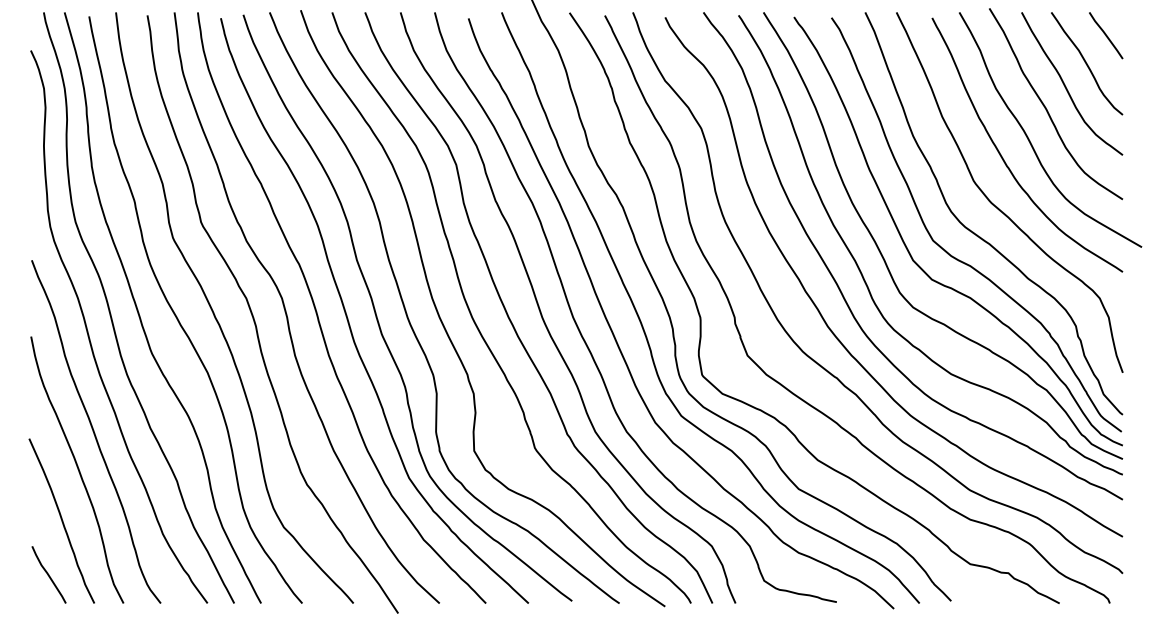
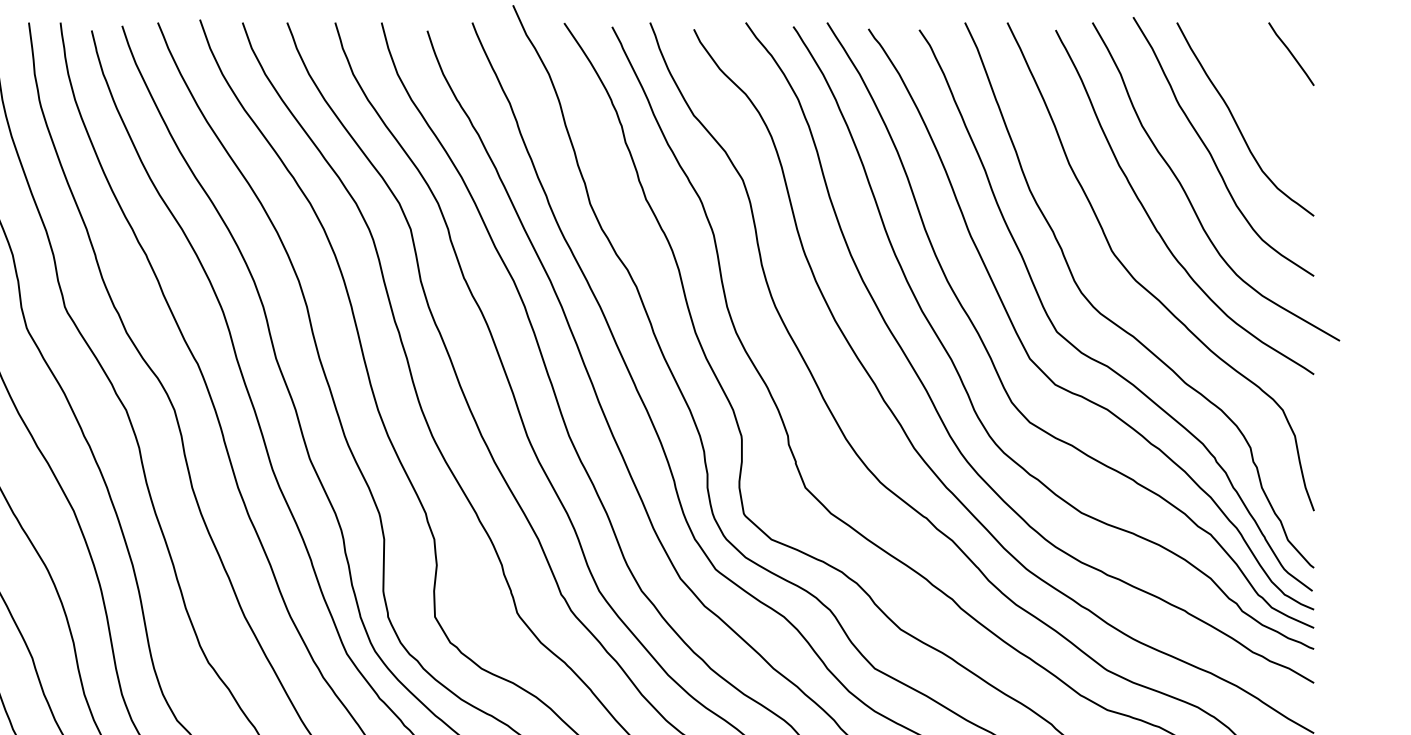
curve: (1087, 63) -> (1266, 91), removed

